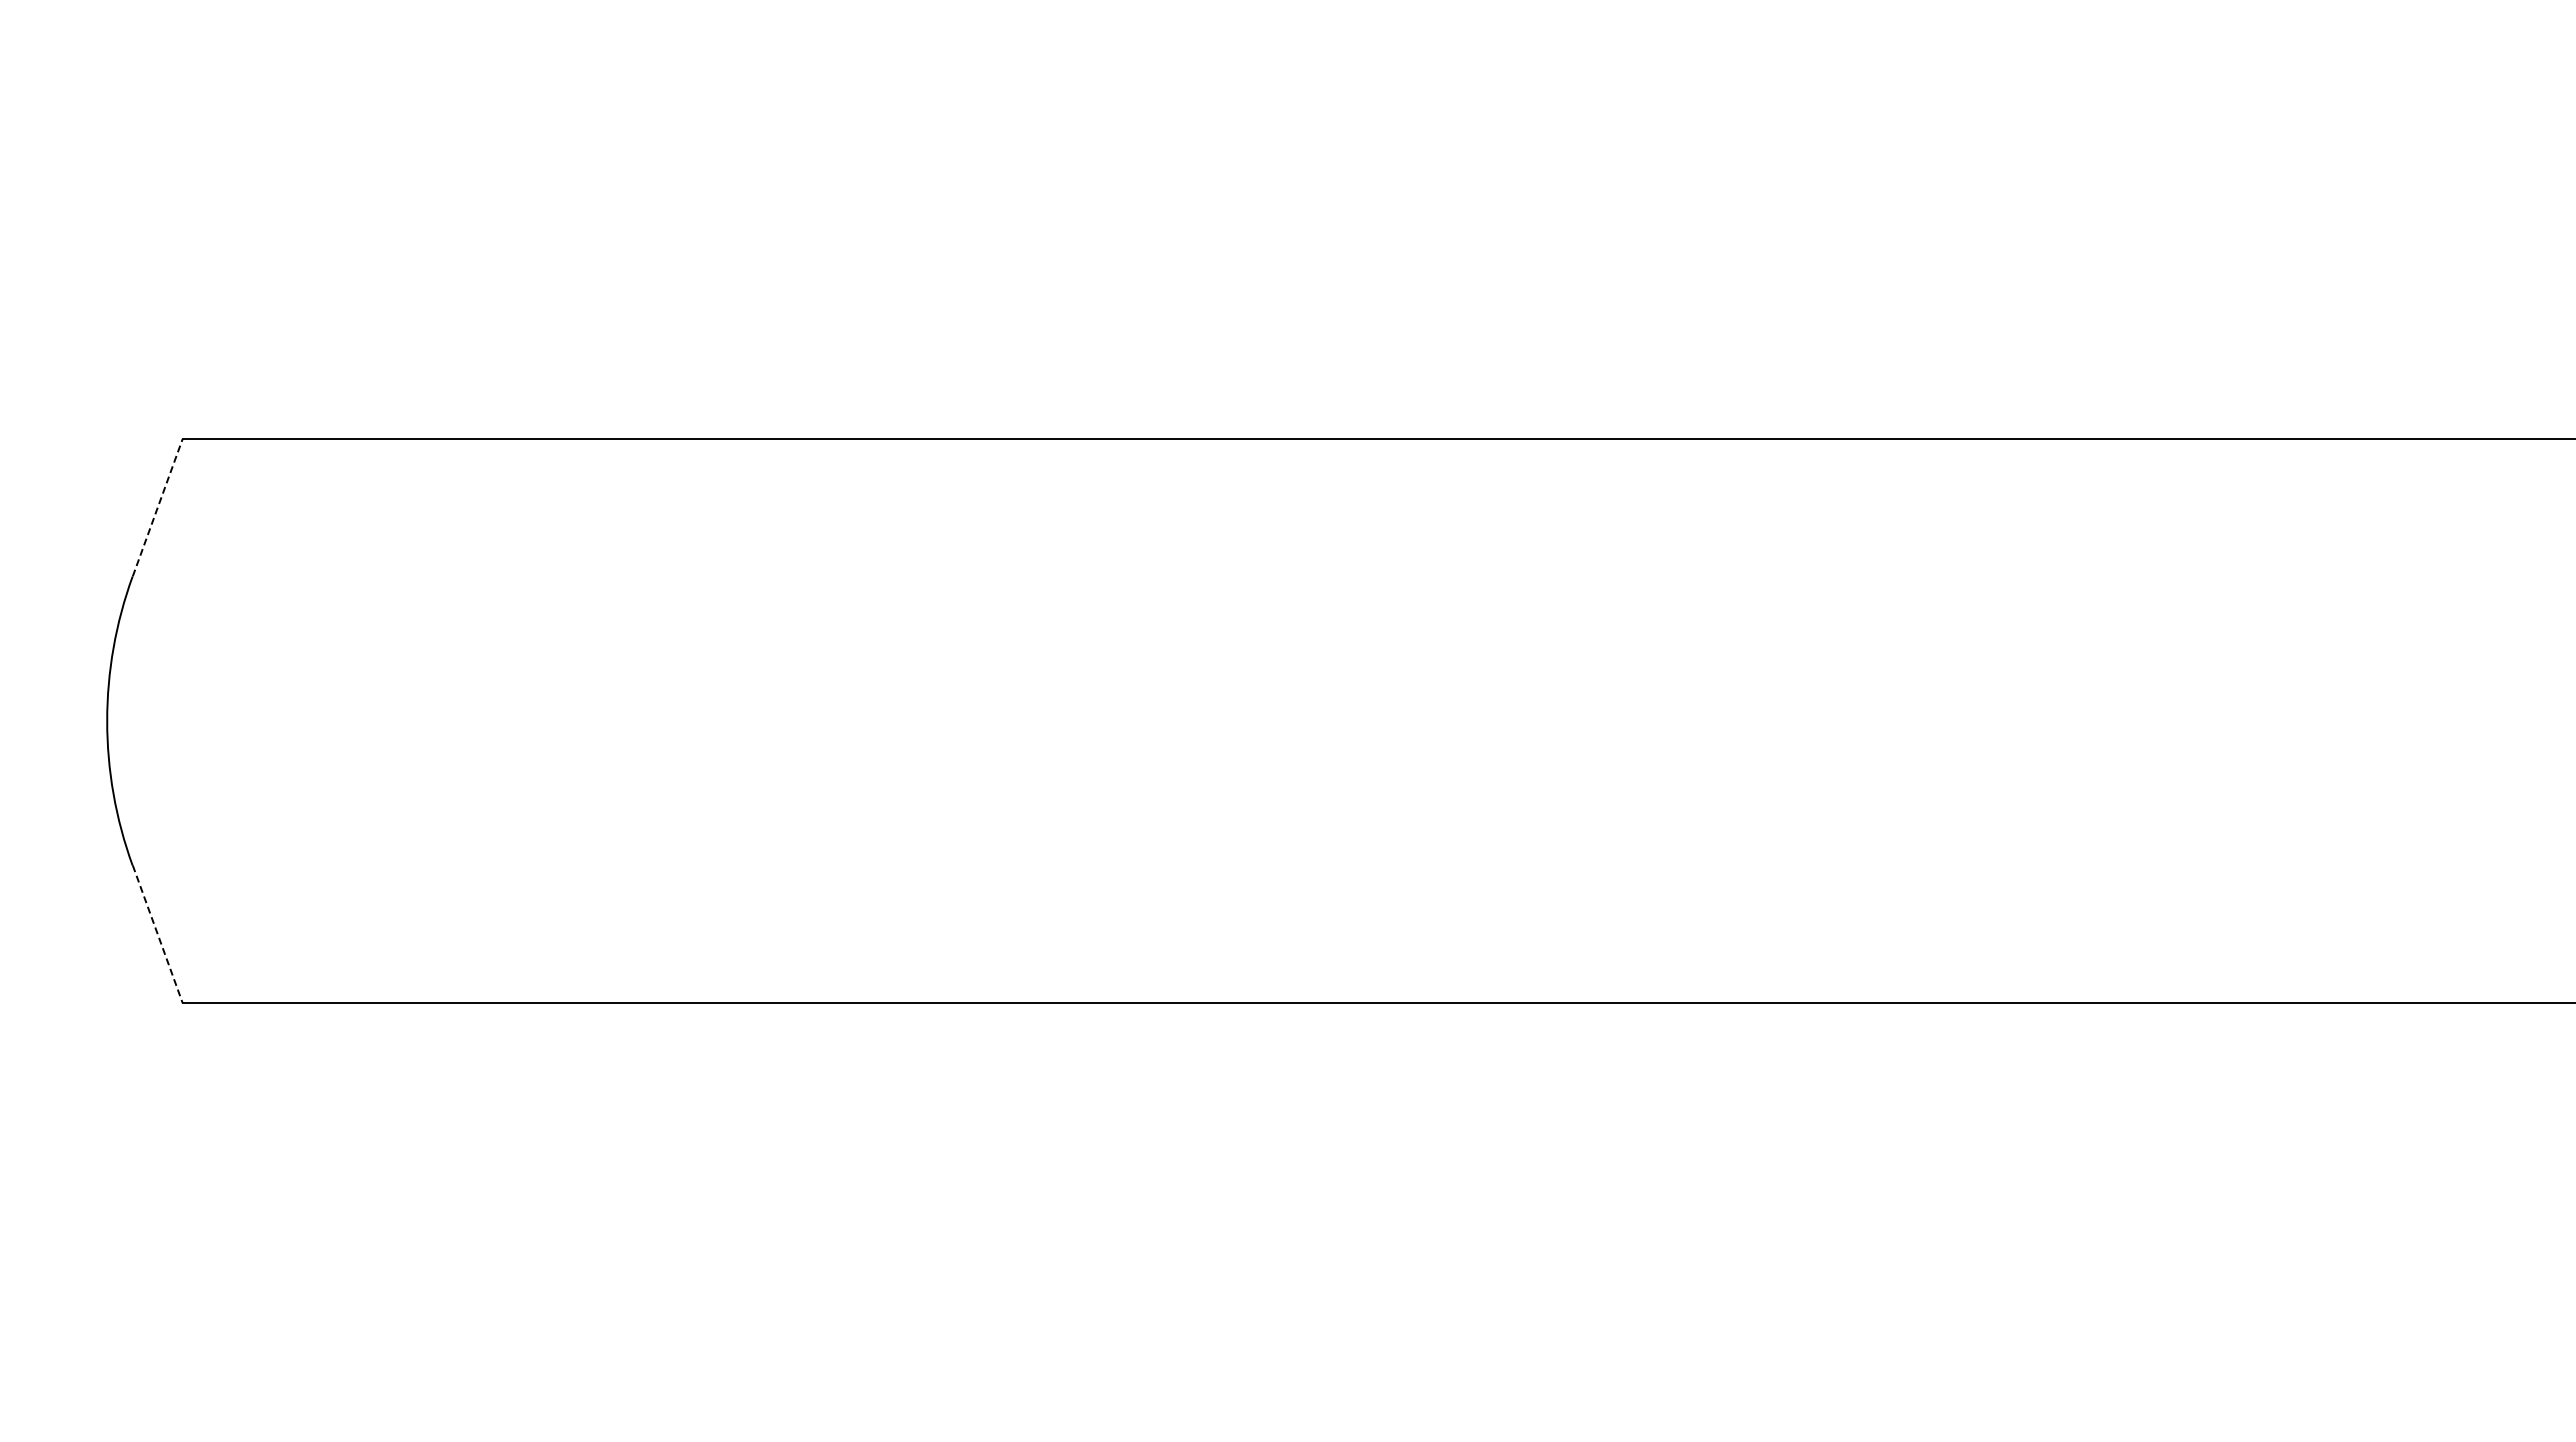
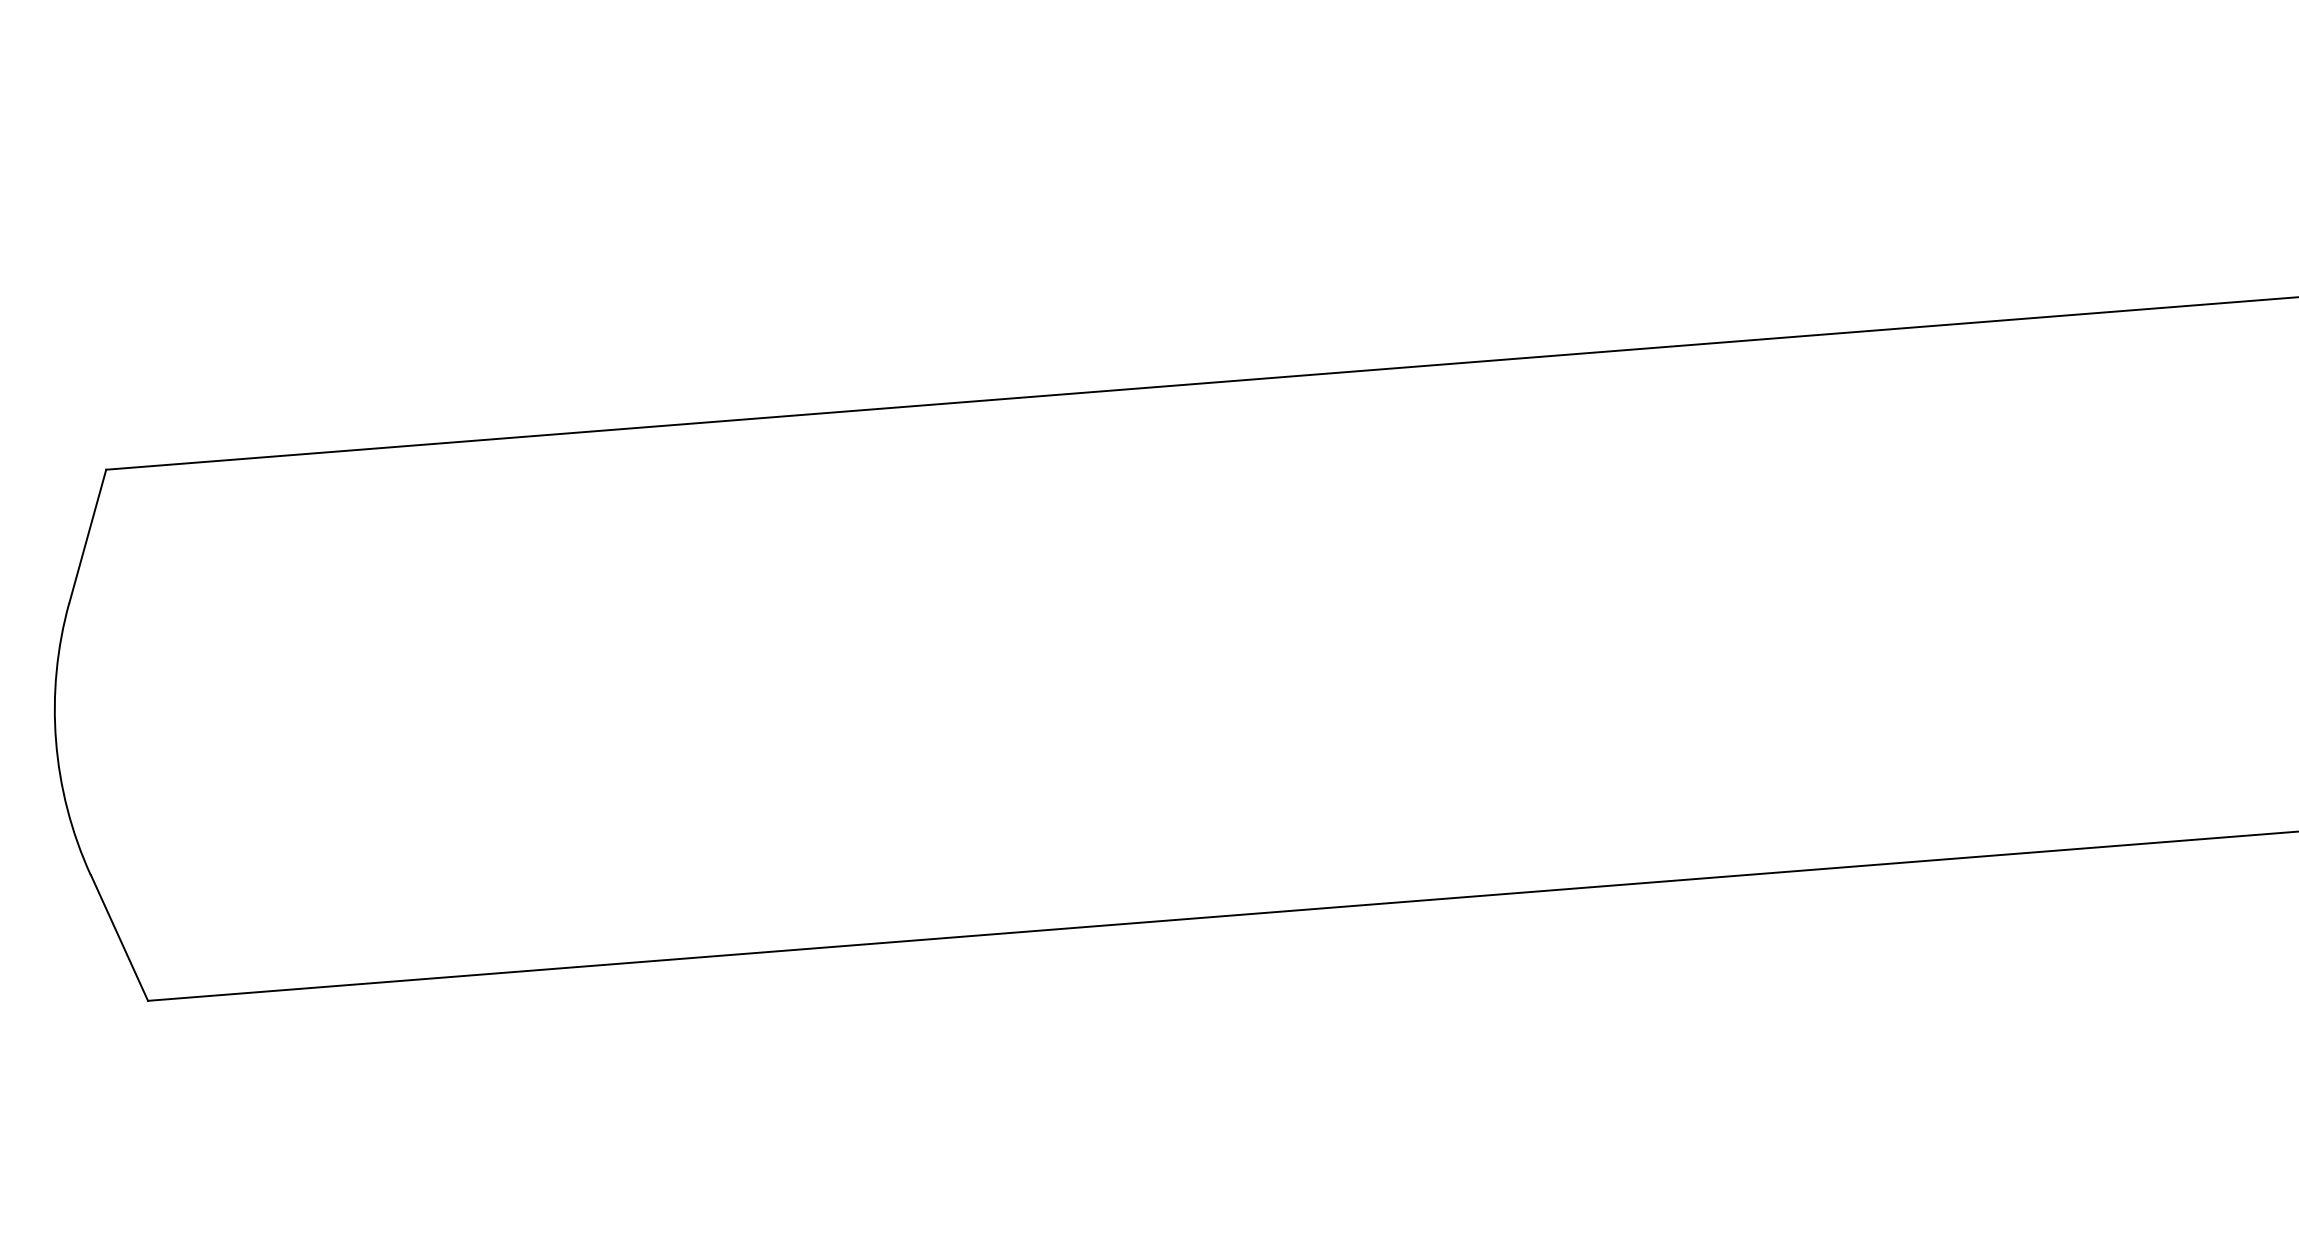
line: (157, 507) -> (87, 536), dashed -> solid
line: (157, 934) -> (119, 938), dashed -> solid

